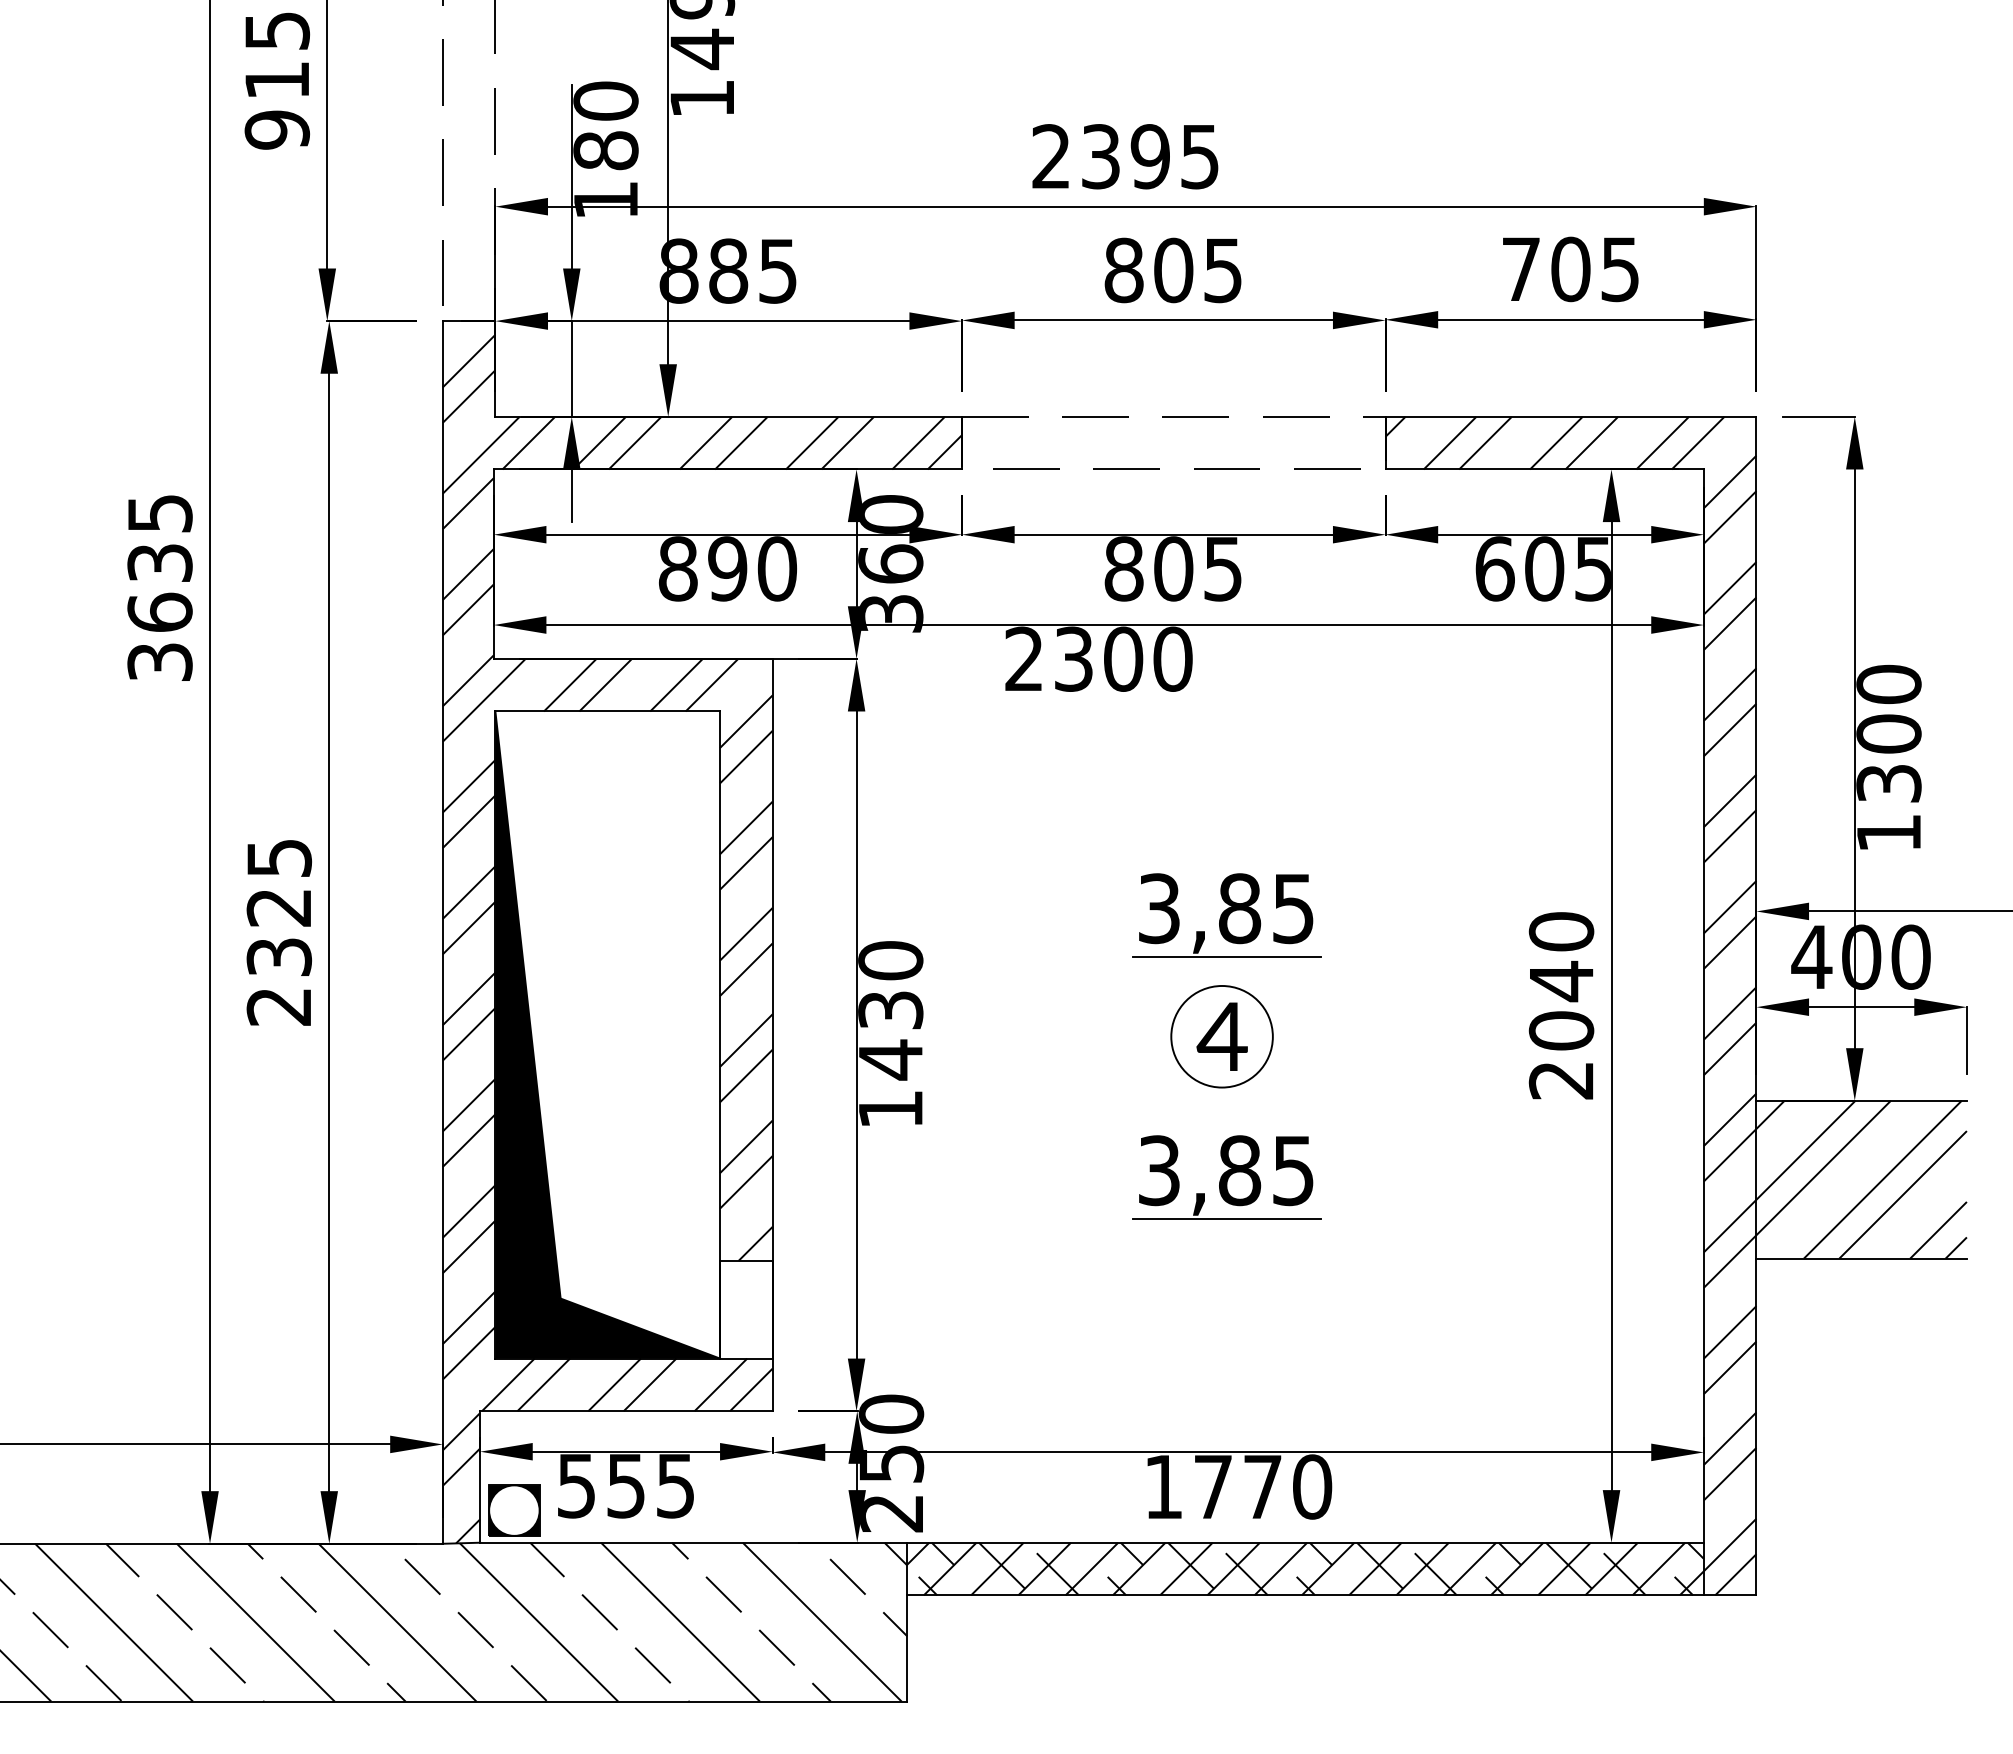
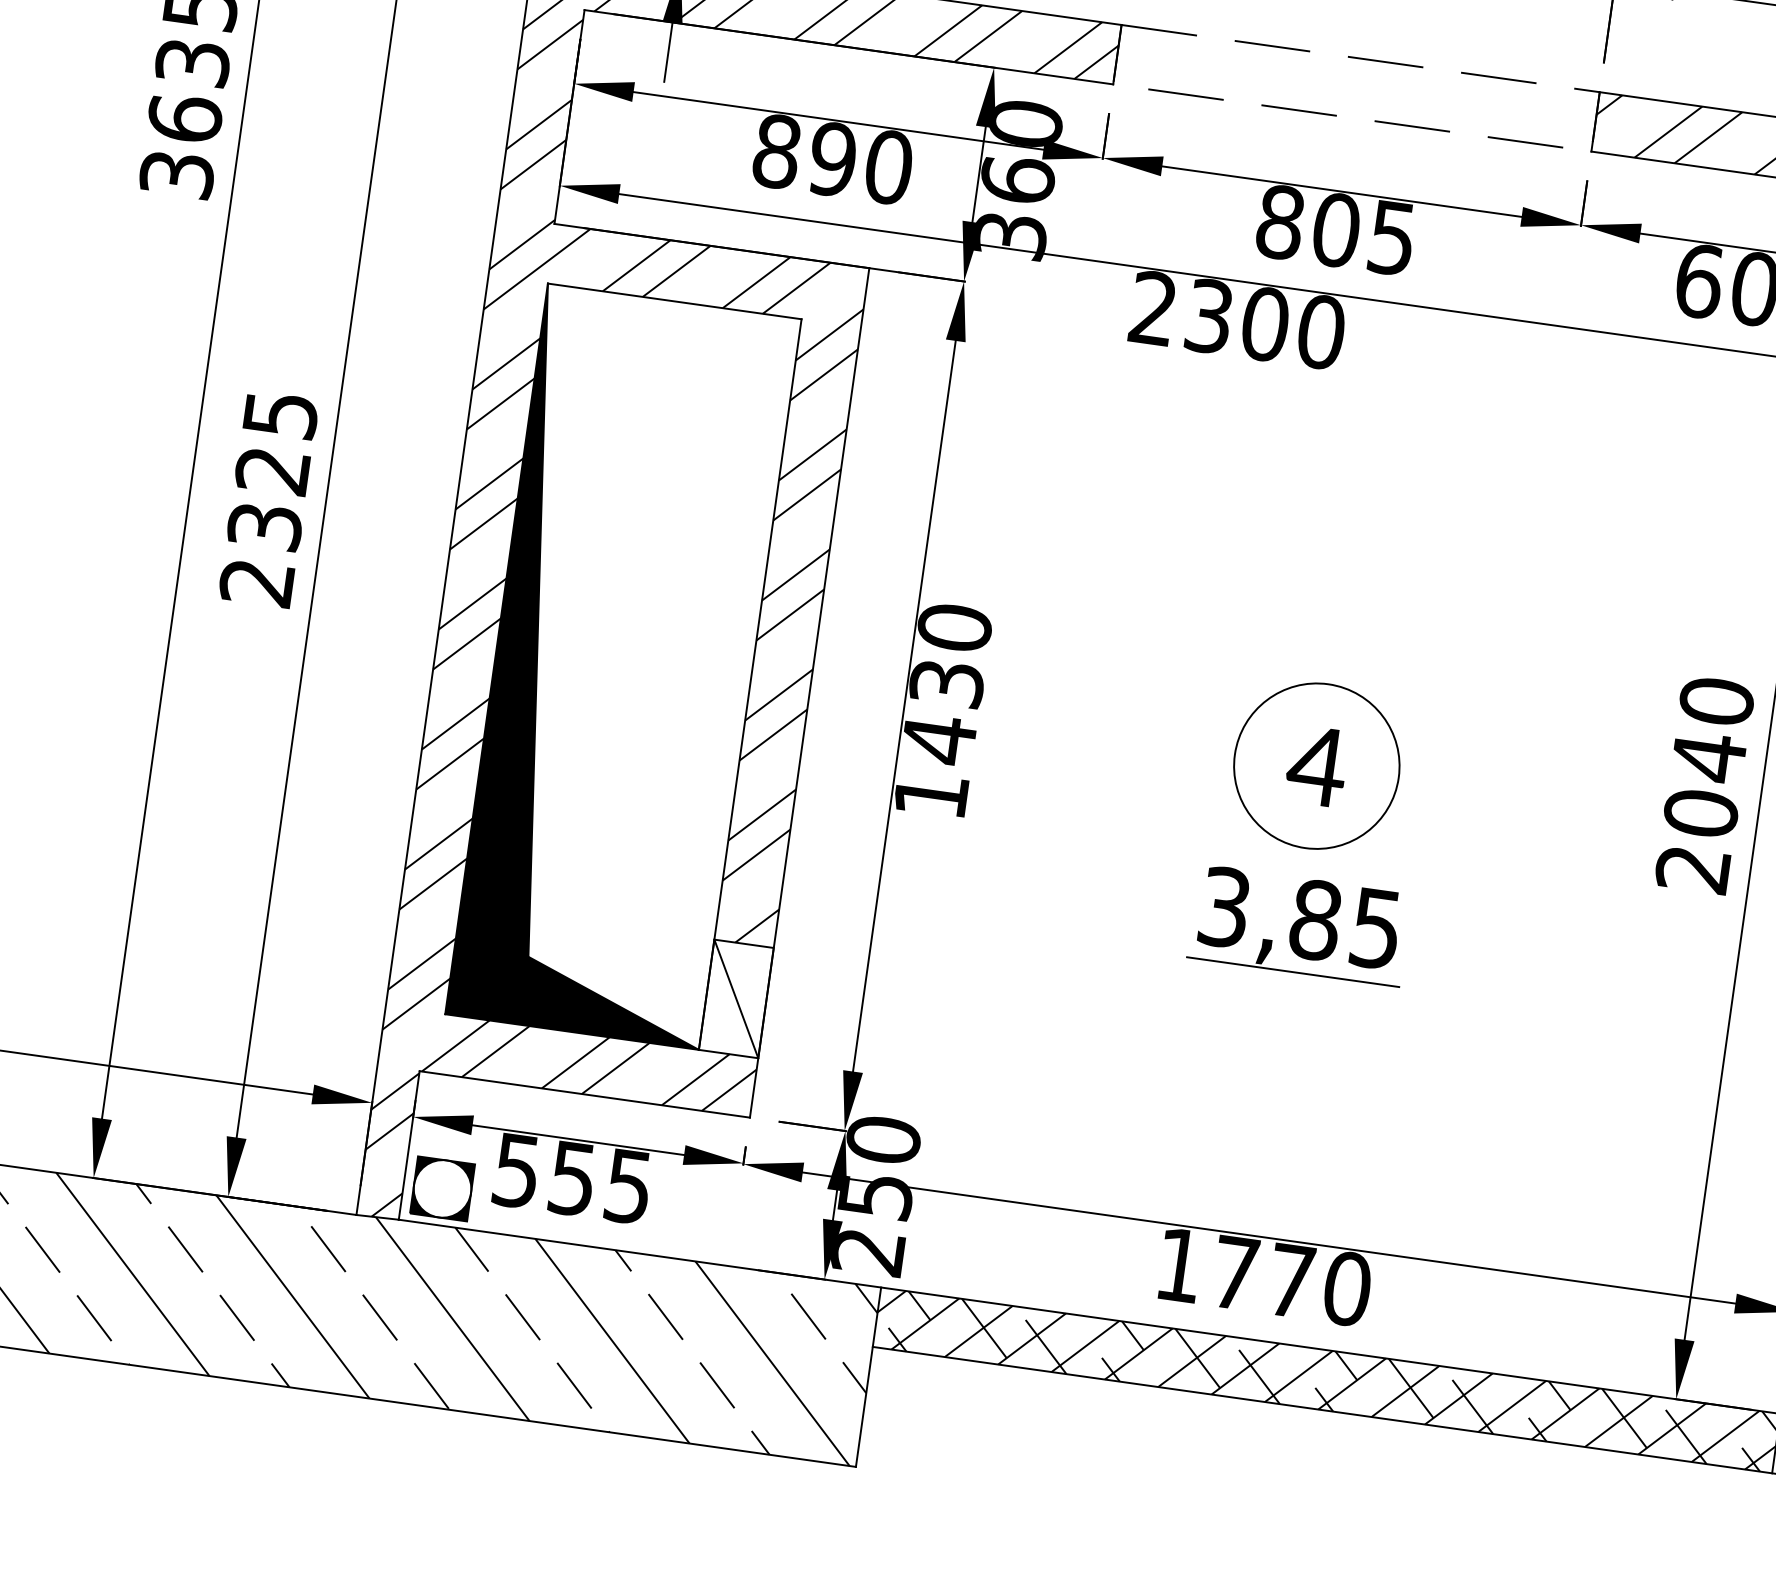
part: (1226, 915) -> (1341, 629), removed
circle: (1221, 1036) -> (1316, 765), size x1.43
line: (746, 1309) -> (736, 998), added

